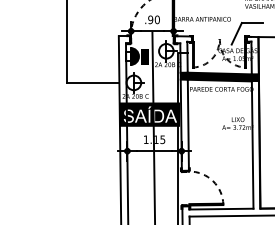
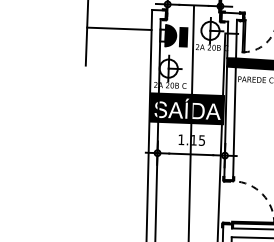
line: (92, 83) -> (118, 29), moved

